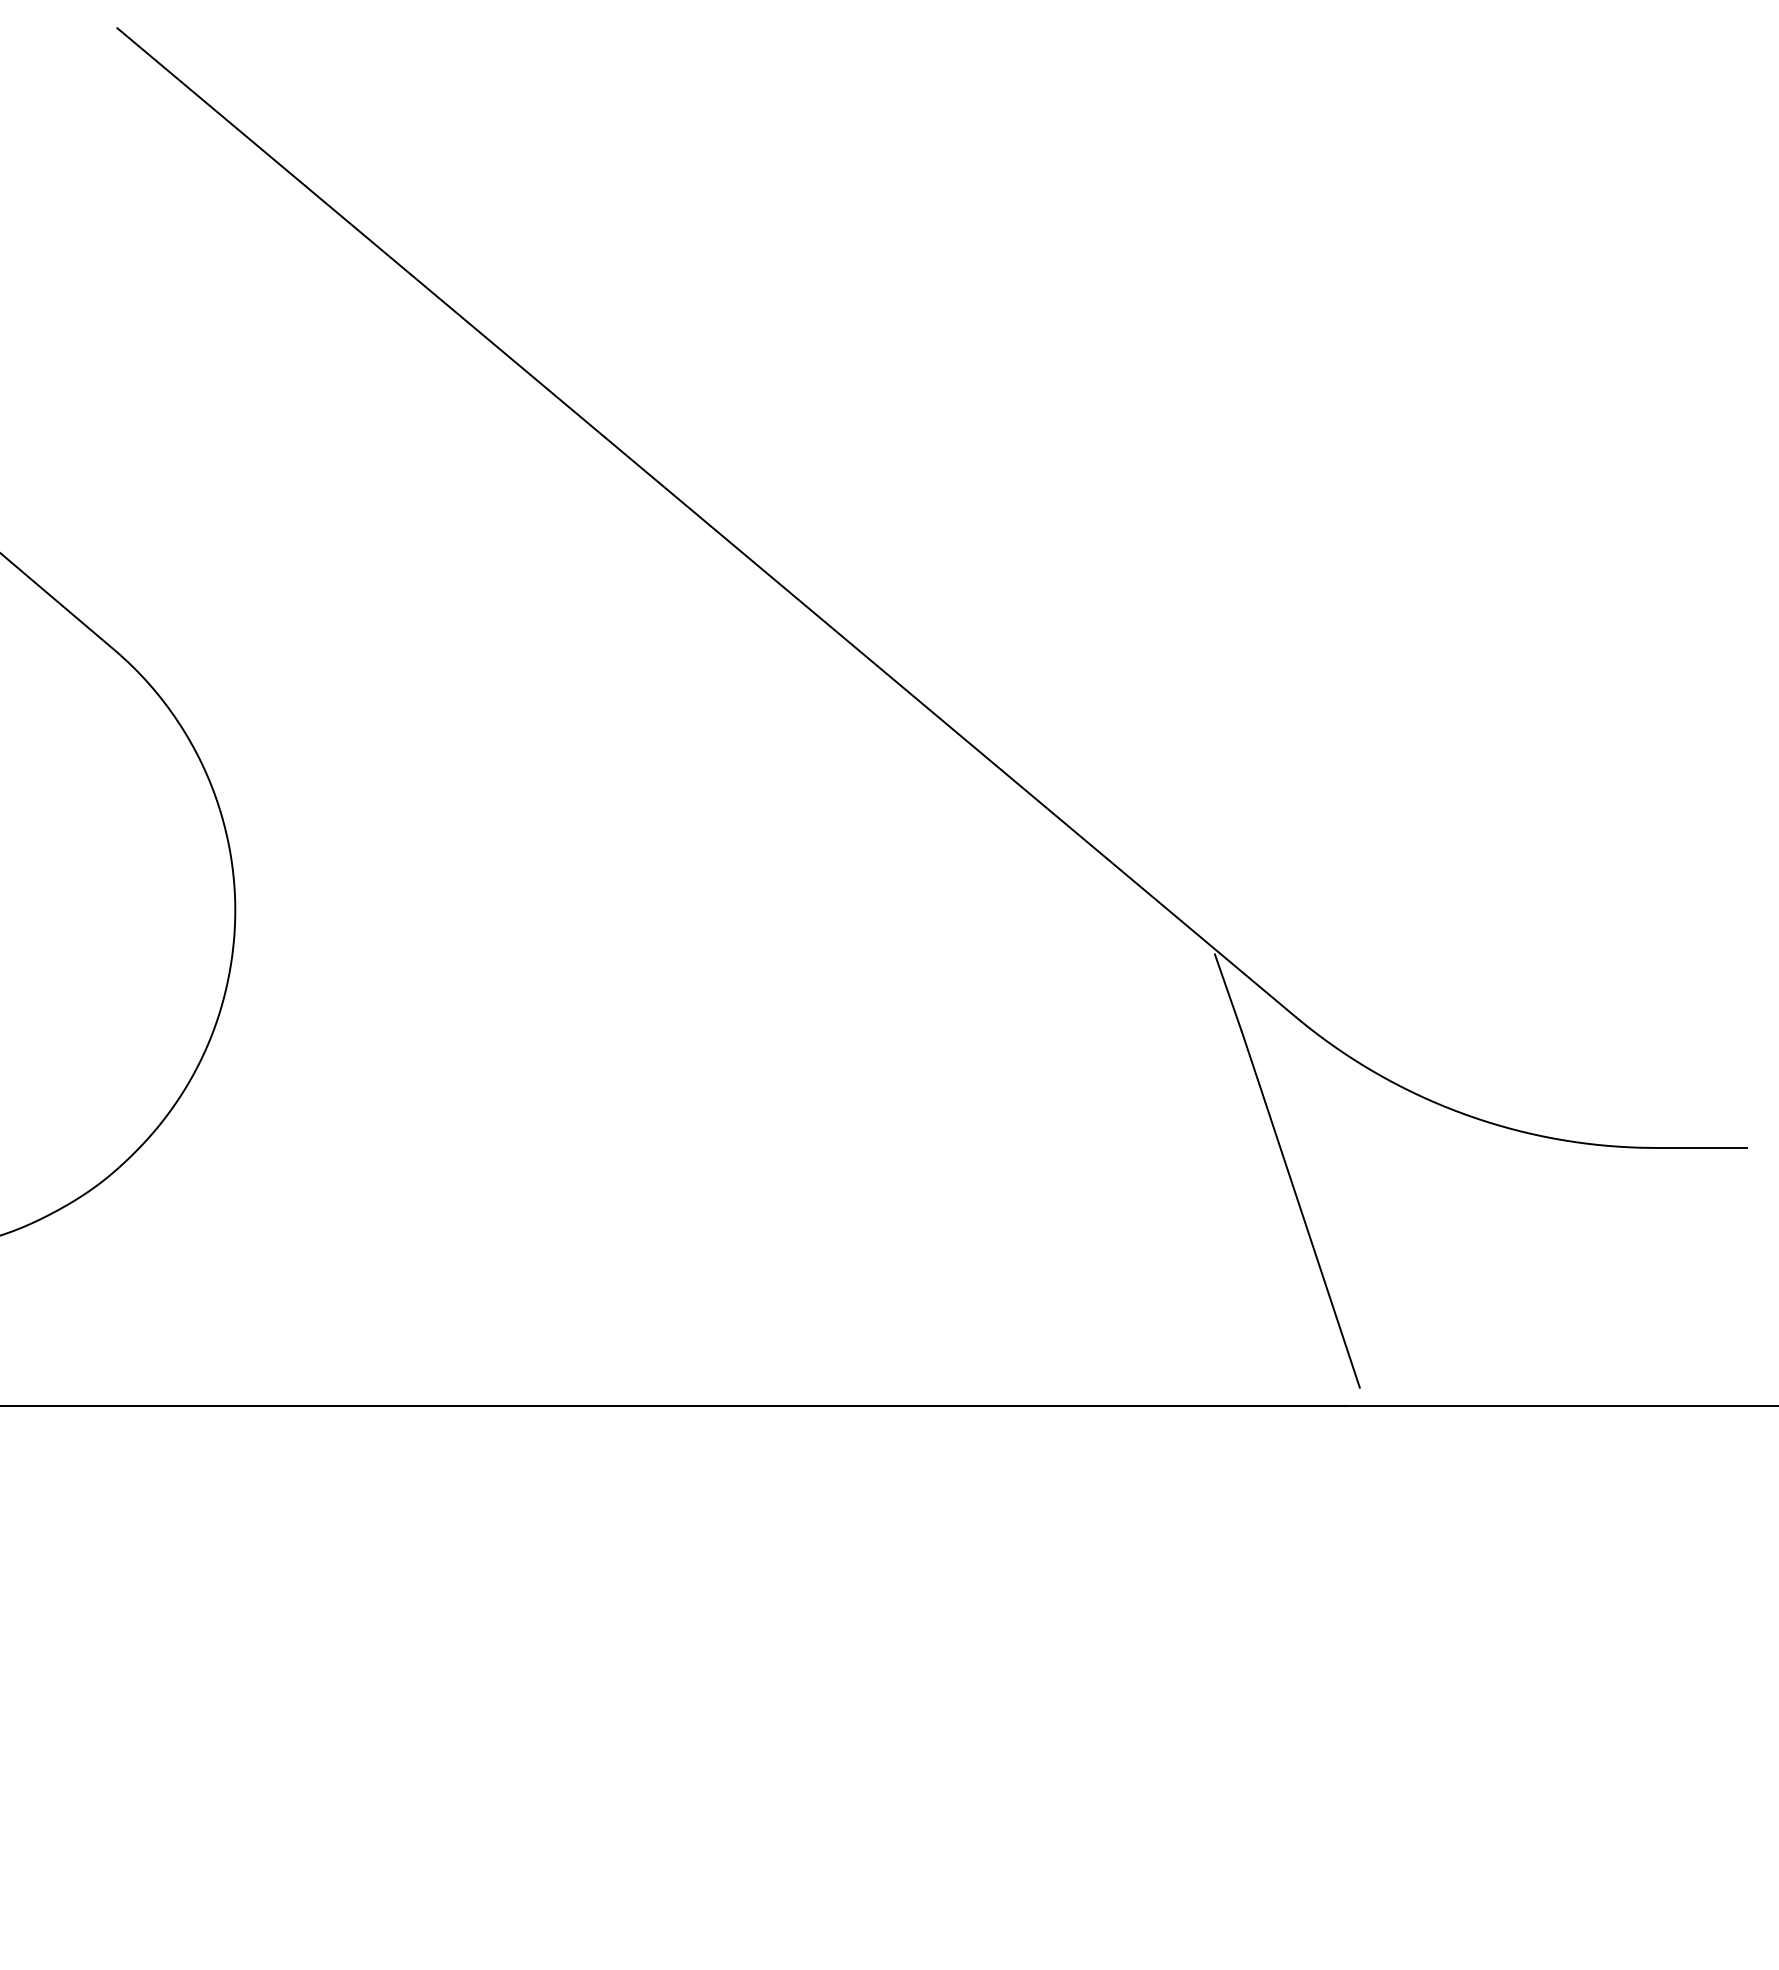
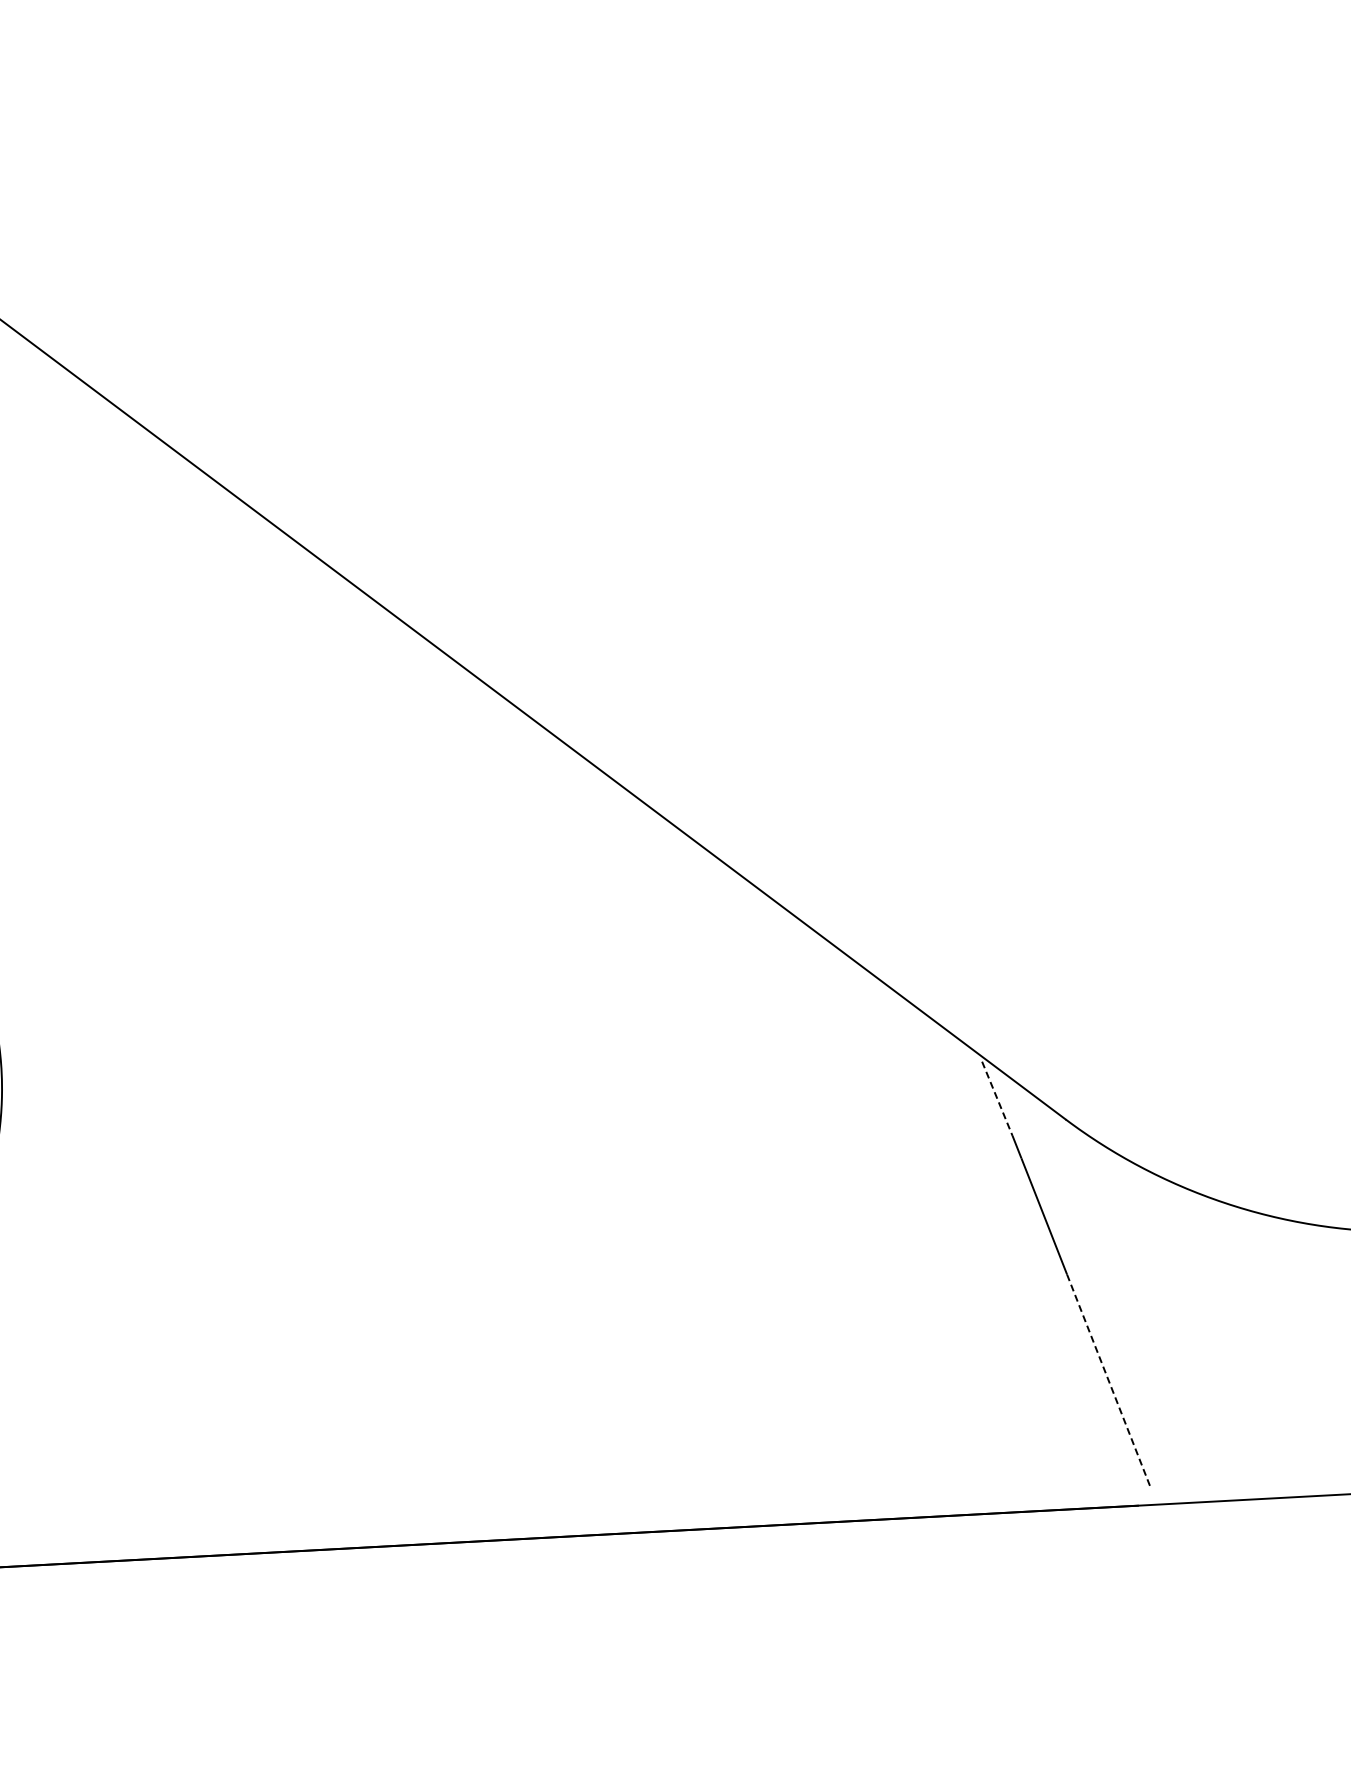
line: (1228, 992) -> (997, 1099), solid -> dashed
line: (1324, 1279) -> (1109, 1380), solid -> dashed

